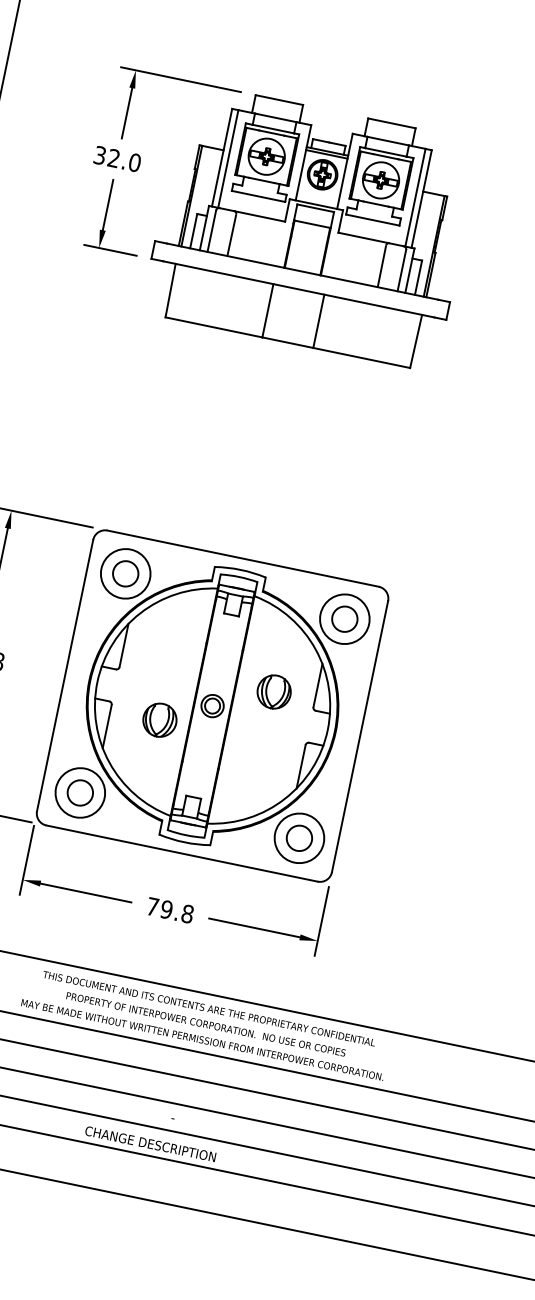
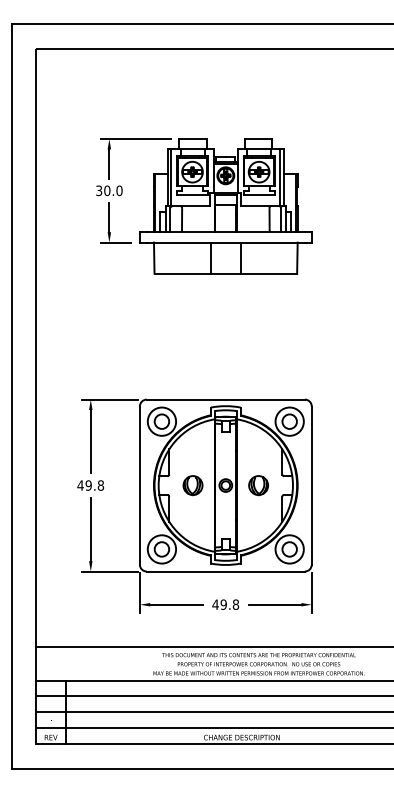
text: (114, 157) -> (107, 190), 32.0 -> 30.0
part: (273, 691) -> (258, 485), moved
part: (159, 719) -> (192, 485), moved
text: (152, 906) -> (215, 604), 79.8 -> 49.8

